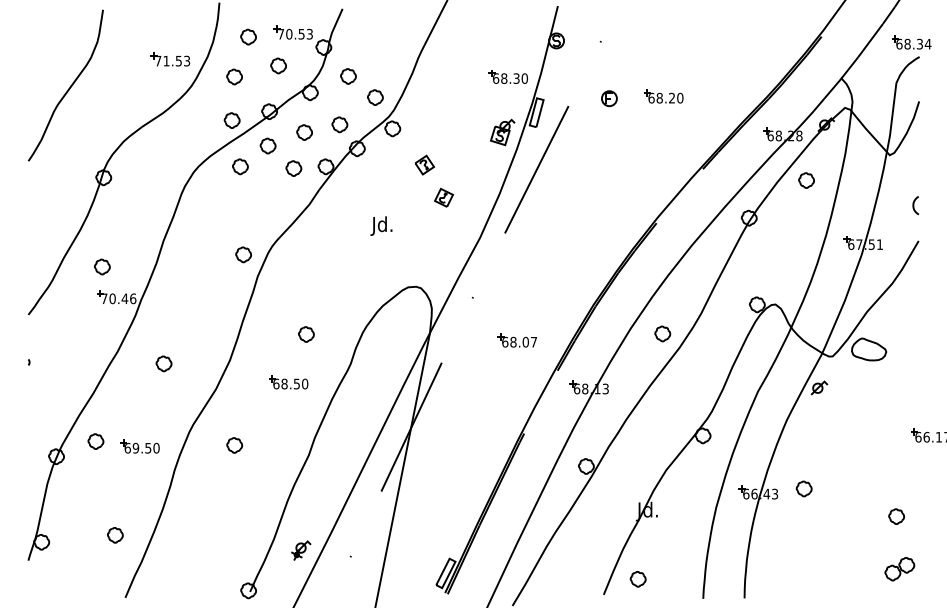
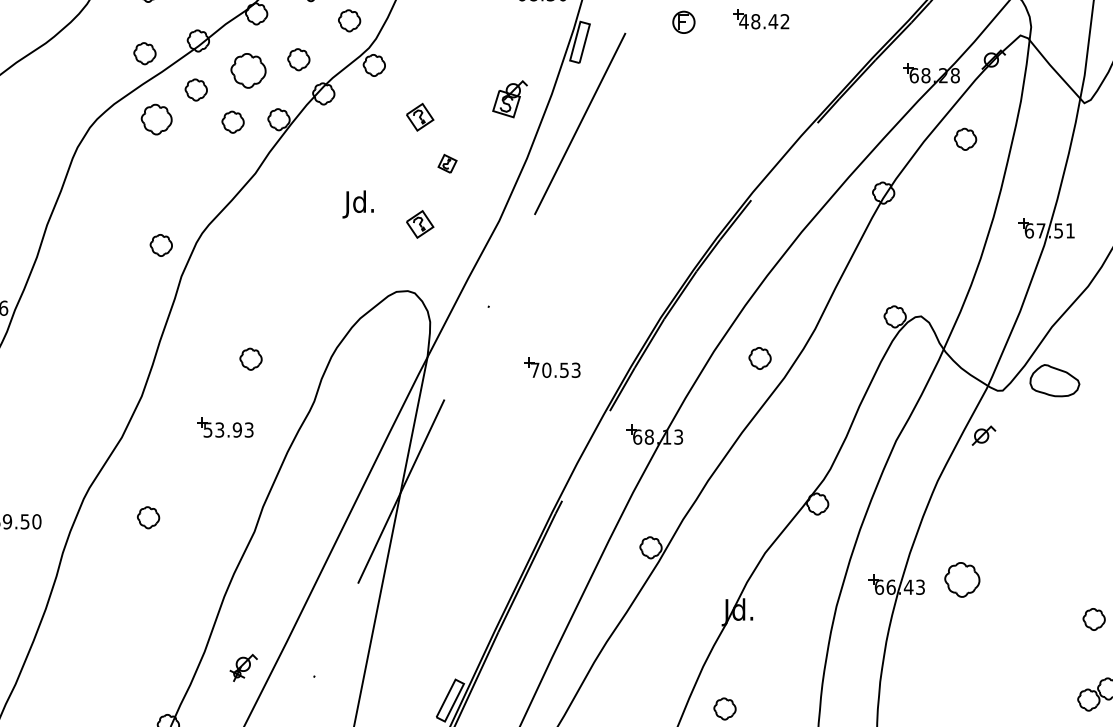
text: (665, 97) -> (764, 20), 68.20 -> 48.42
part: (304, 132) -> (248, 70), size x1.6
part: (502, 132) -> (509, 99), moved
part: (240, 166) -> (156, 119), size x1.4
part: (443, 197) -> (446, 163), size x0.7
part: (425, 239) -> (421, 223), added
text: (519, 341) -> (555, 369), 68.07 -> 70.53
part: (163, 363) -> (46, 400), removed
text: (290, 383) -> (228, 429), 68.50 -> 53.93
part: (803, 488) -> (961, 579), size x1.6

